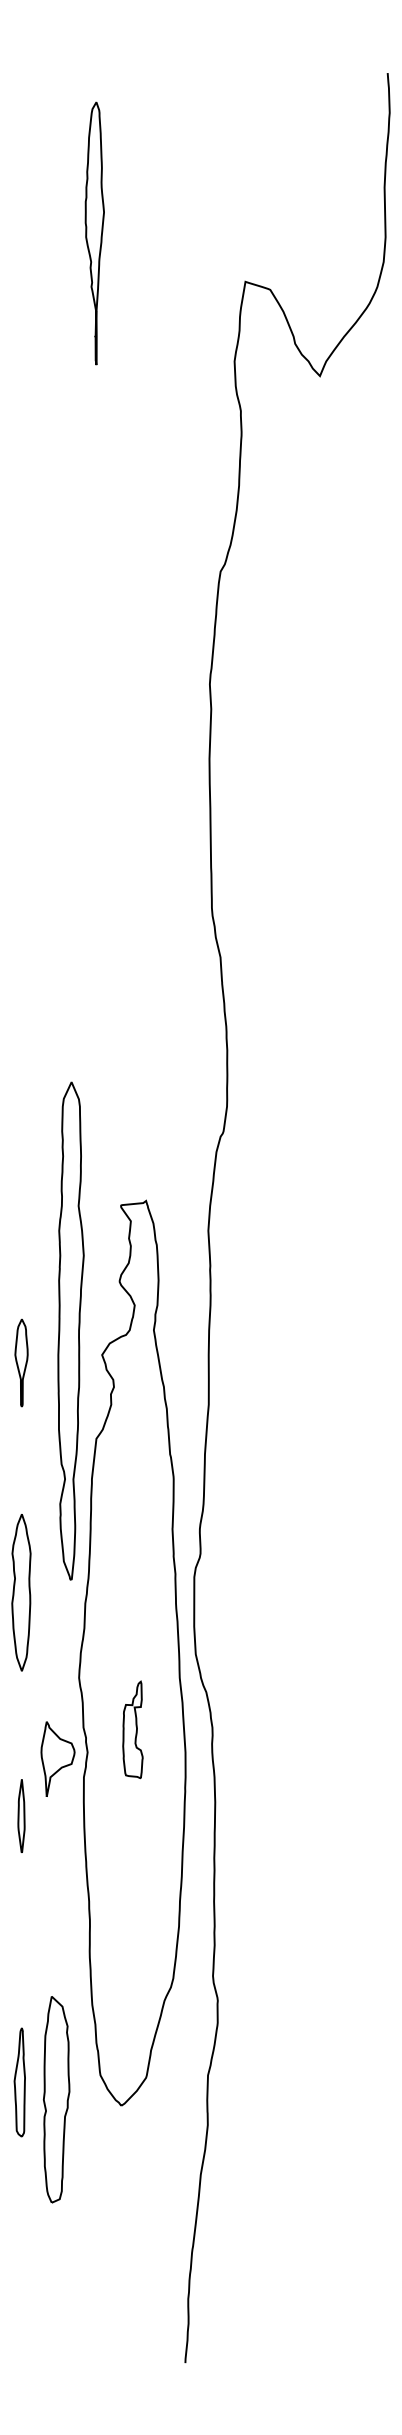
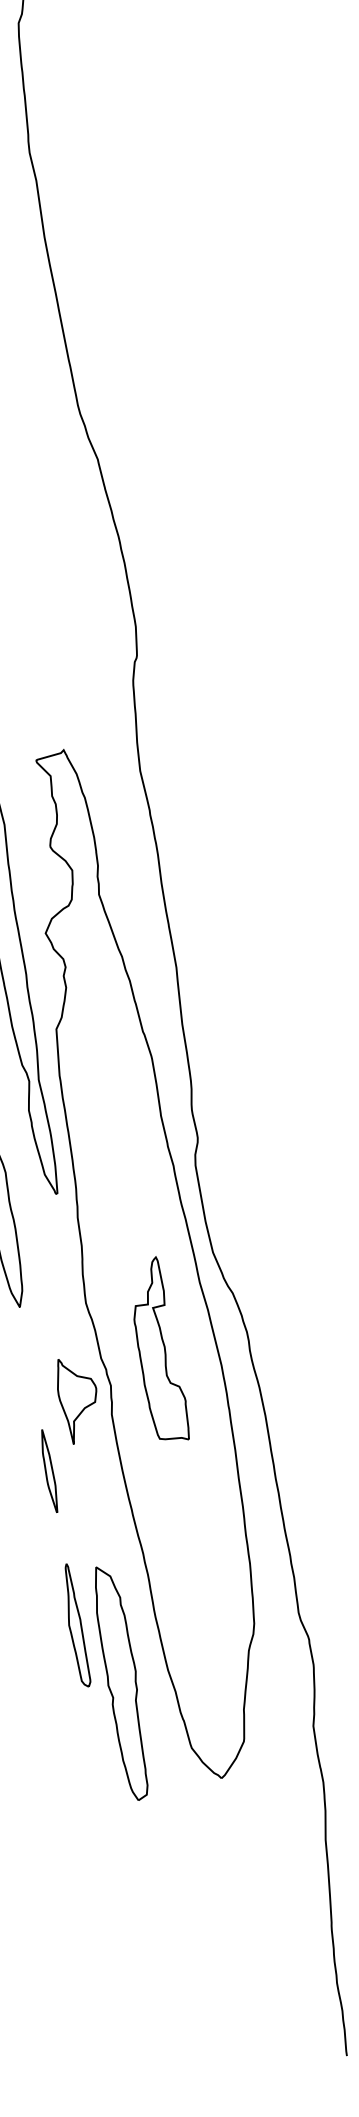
part: (132, 1729) -> (156, 1350), size x1.67
part: (19, 2082) -> (74, 1625), moved
part: (56, 2099) -> (122, 1682), moved

